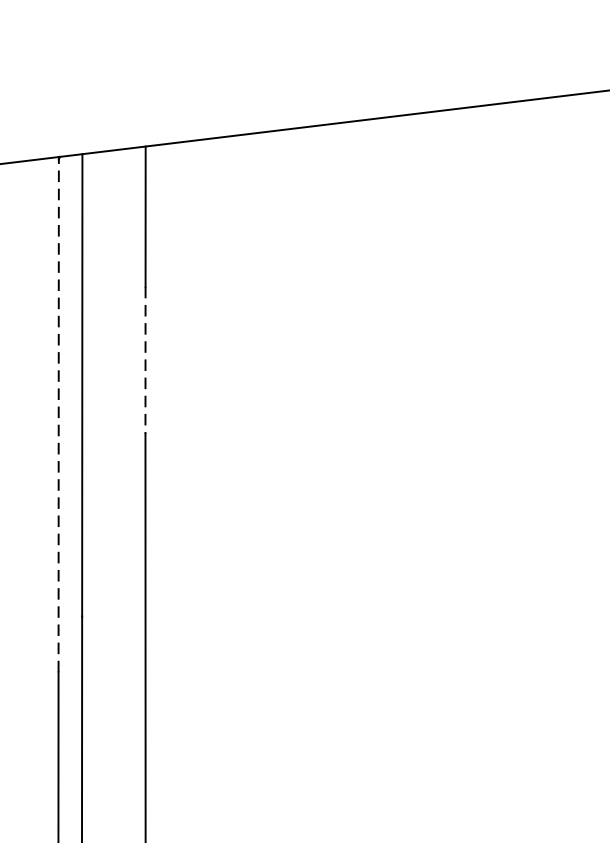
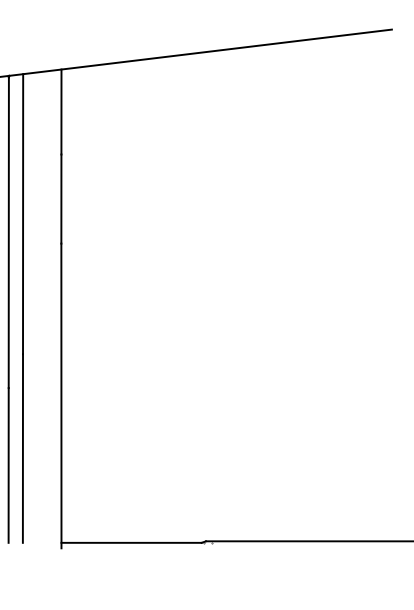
line: (145, 361) -> (61, 199), dashed -> solid
line: (58, 415) -> (8, 232), dashed -> solid

